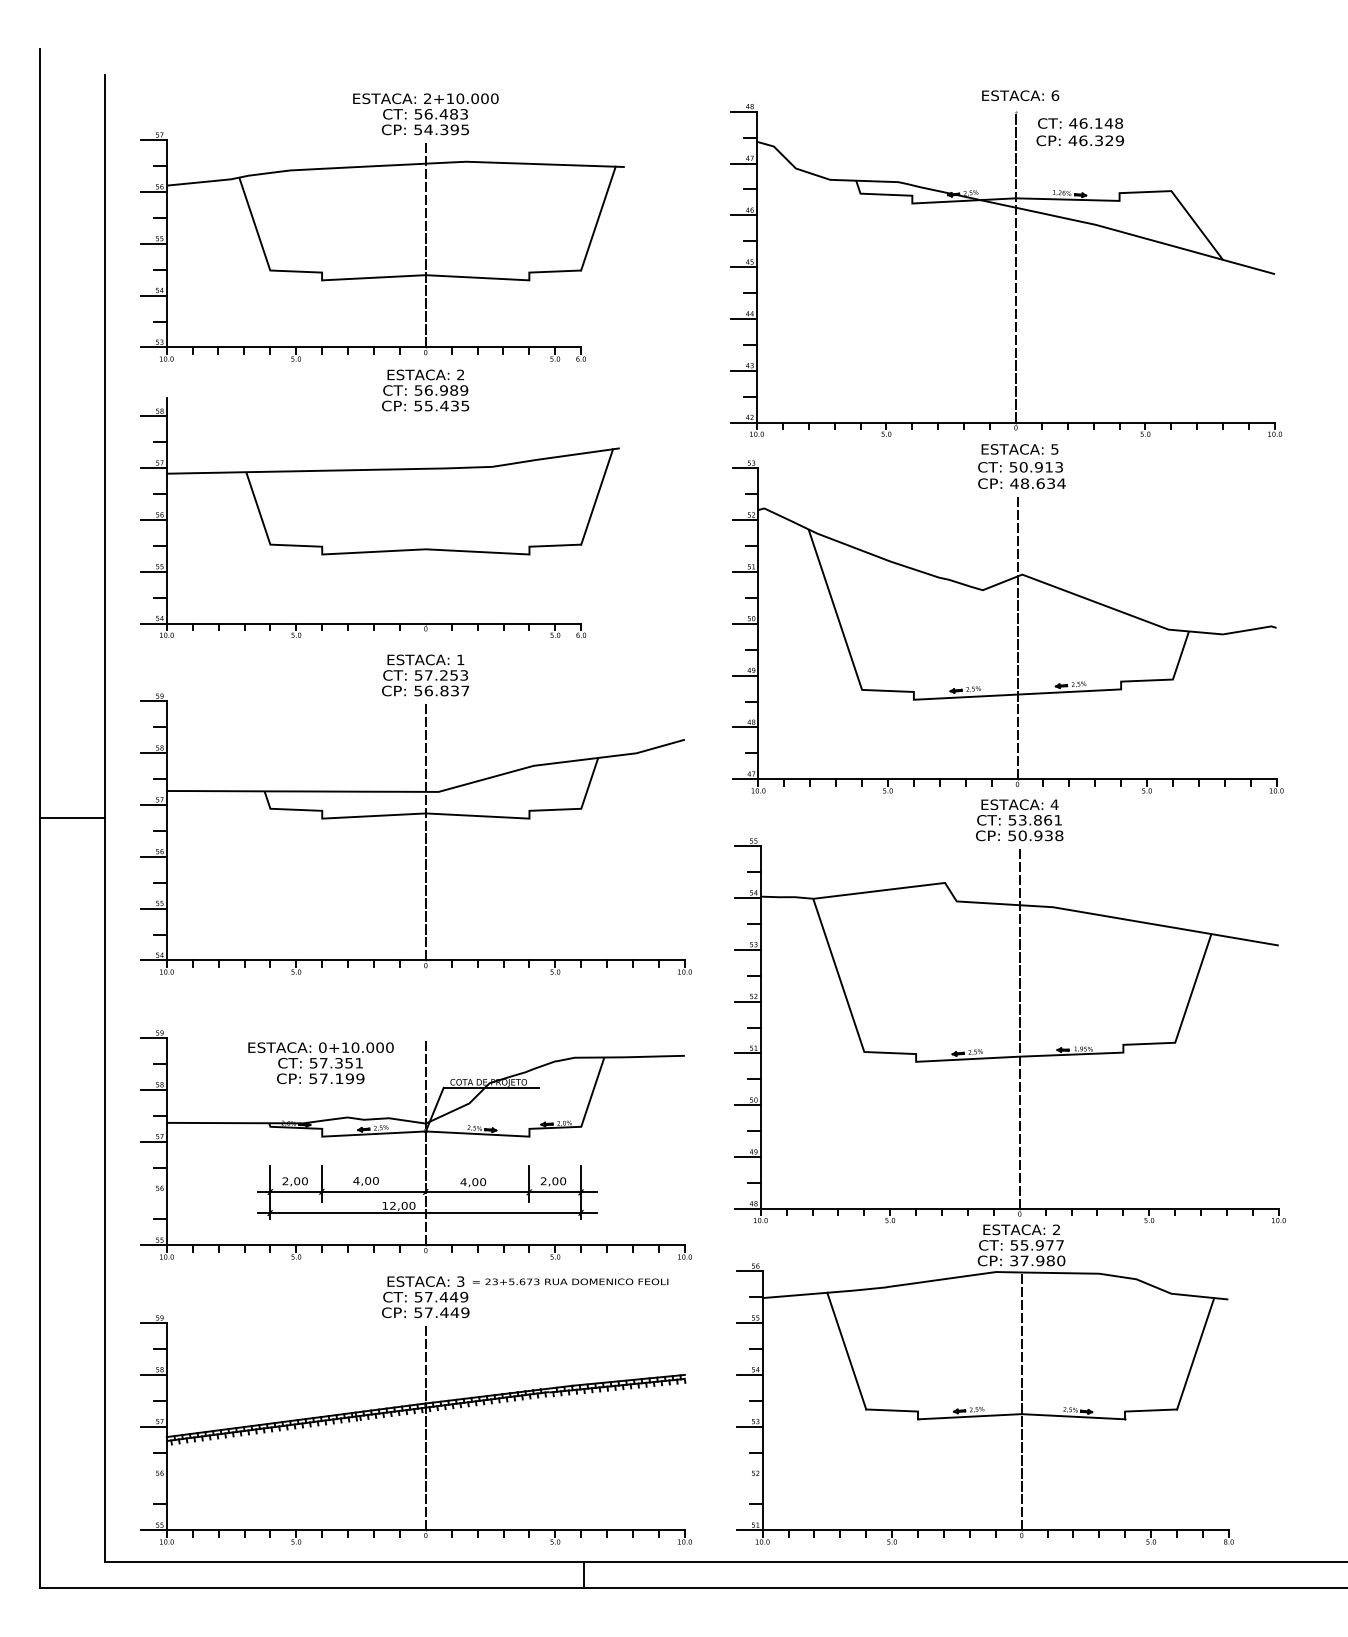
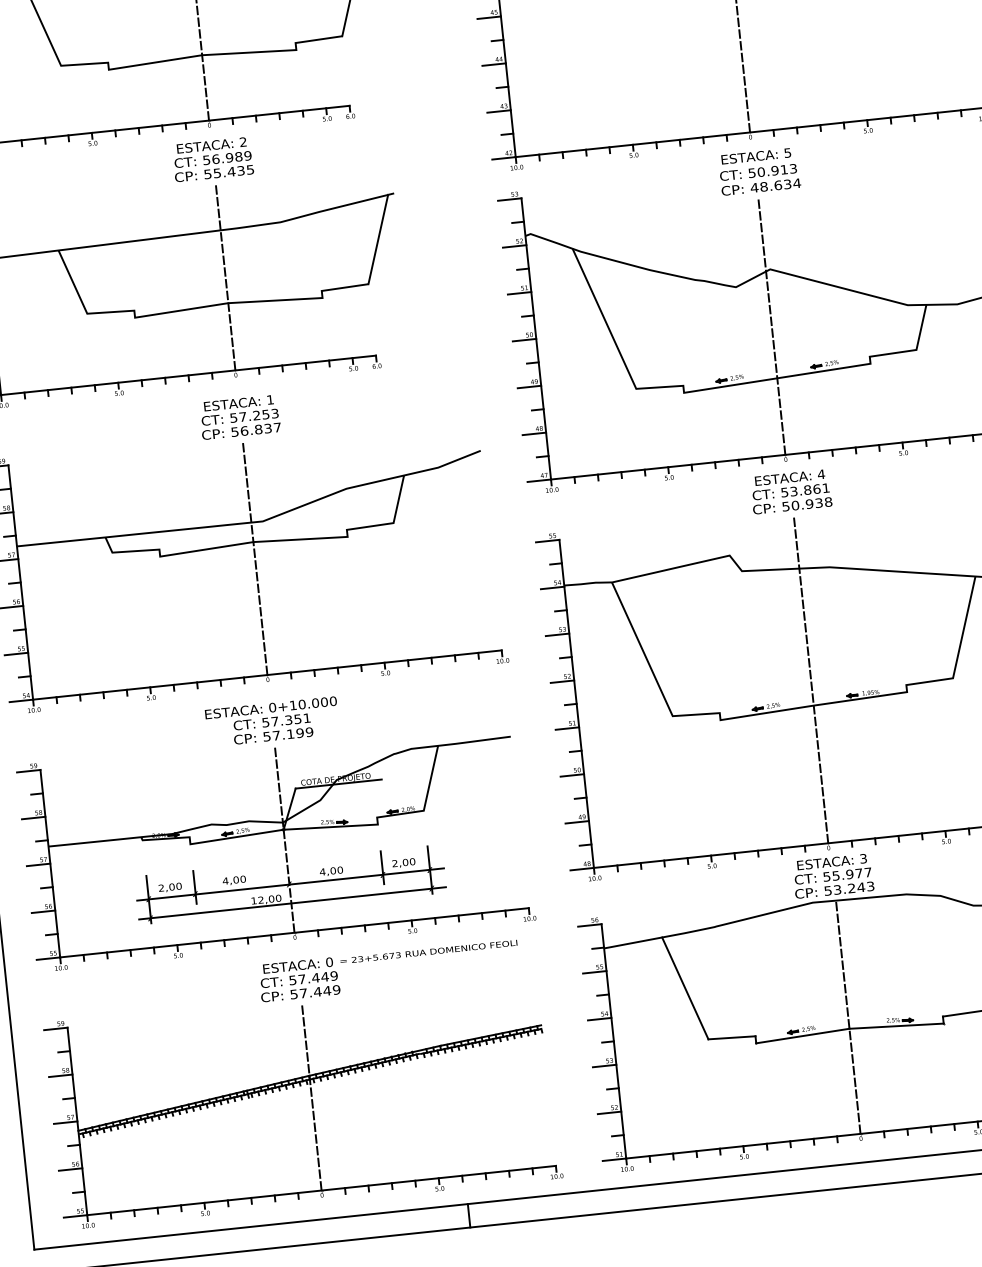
line: (425, 519) -> (225, 276), added
text: (320, 1063) -> (272, 722), moved
line: (153, 1193) -> (43, 911), added
text: (1056, 1230) -> (863, 859), 2 -> 3
text: (1037, 1260) -> (849, 888), 37.980 -> 53.243
text: (460, 1281) -> (329, 962), 3 -> 0
line: (153, 1478) -> (70, 1169), added
line: (749, 1478) -> (609, 1112), added

